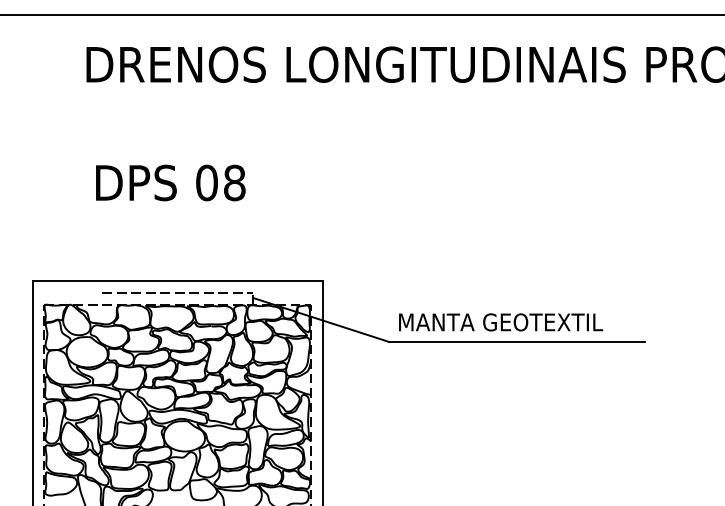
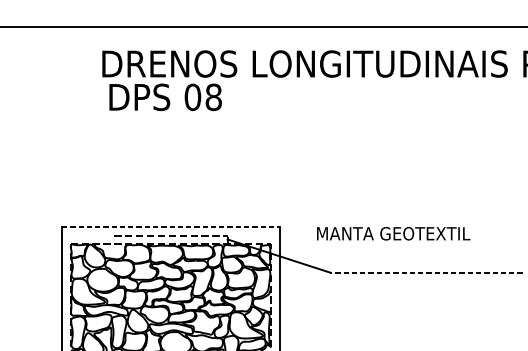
text: (170, 182) -> (165, 96), moved
line: (177, 281) -> (170, 227), solid -> dashed
text: (501, 322) -> (394, 233), moved
line: (516, 341) -> (425, 272), solid -> dashed

